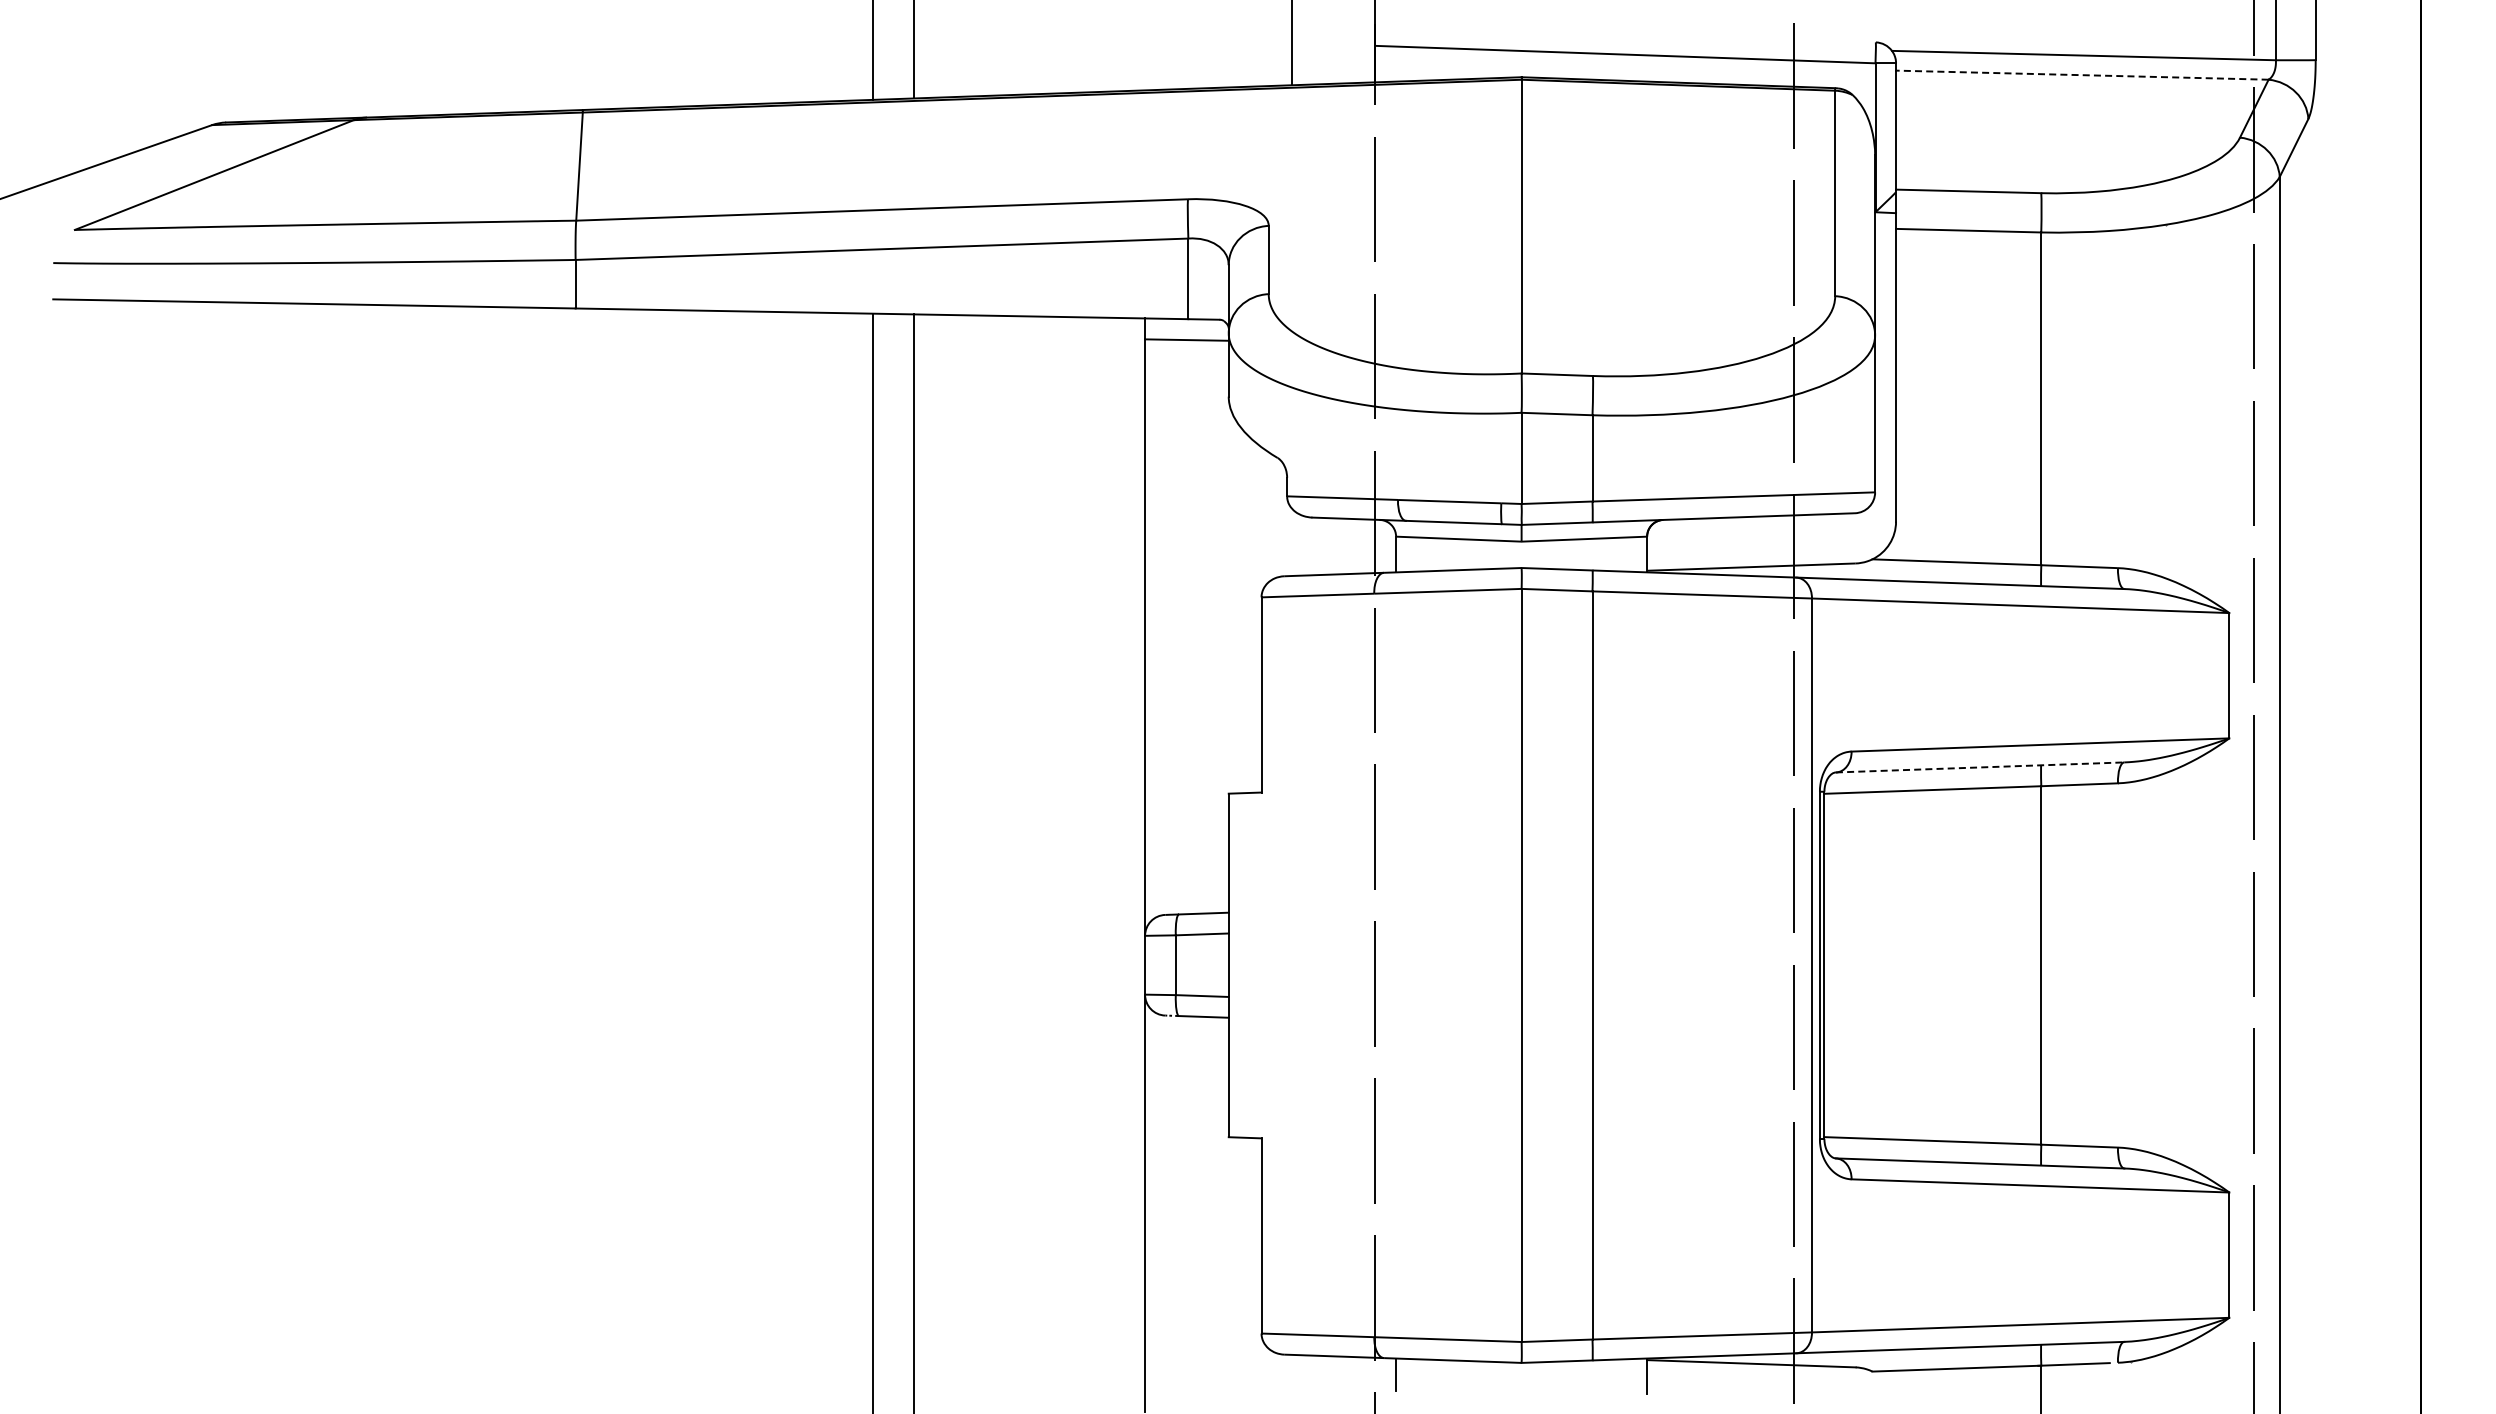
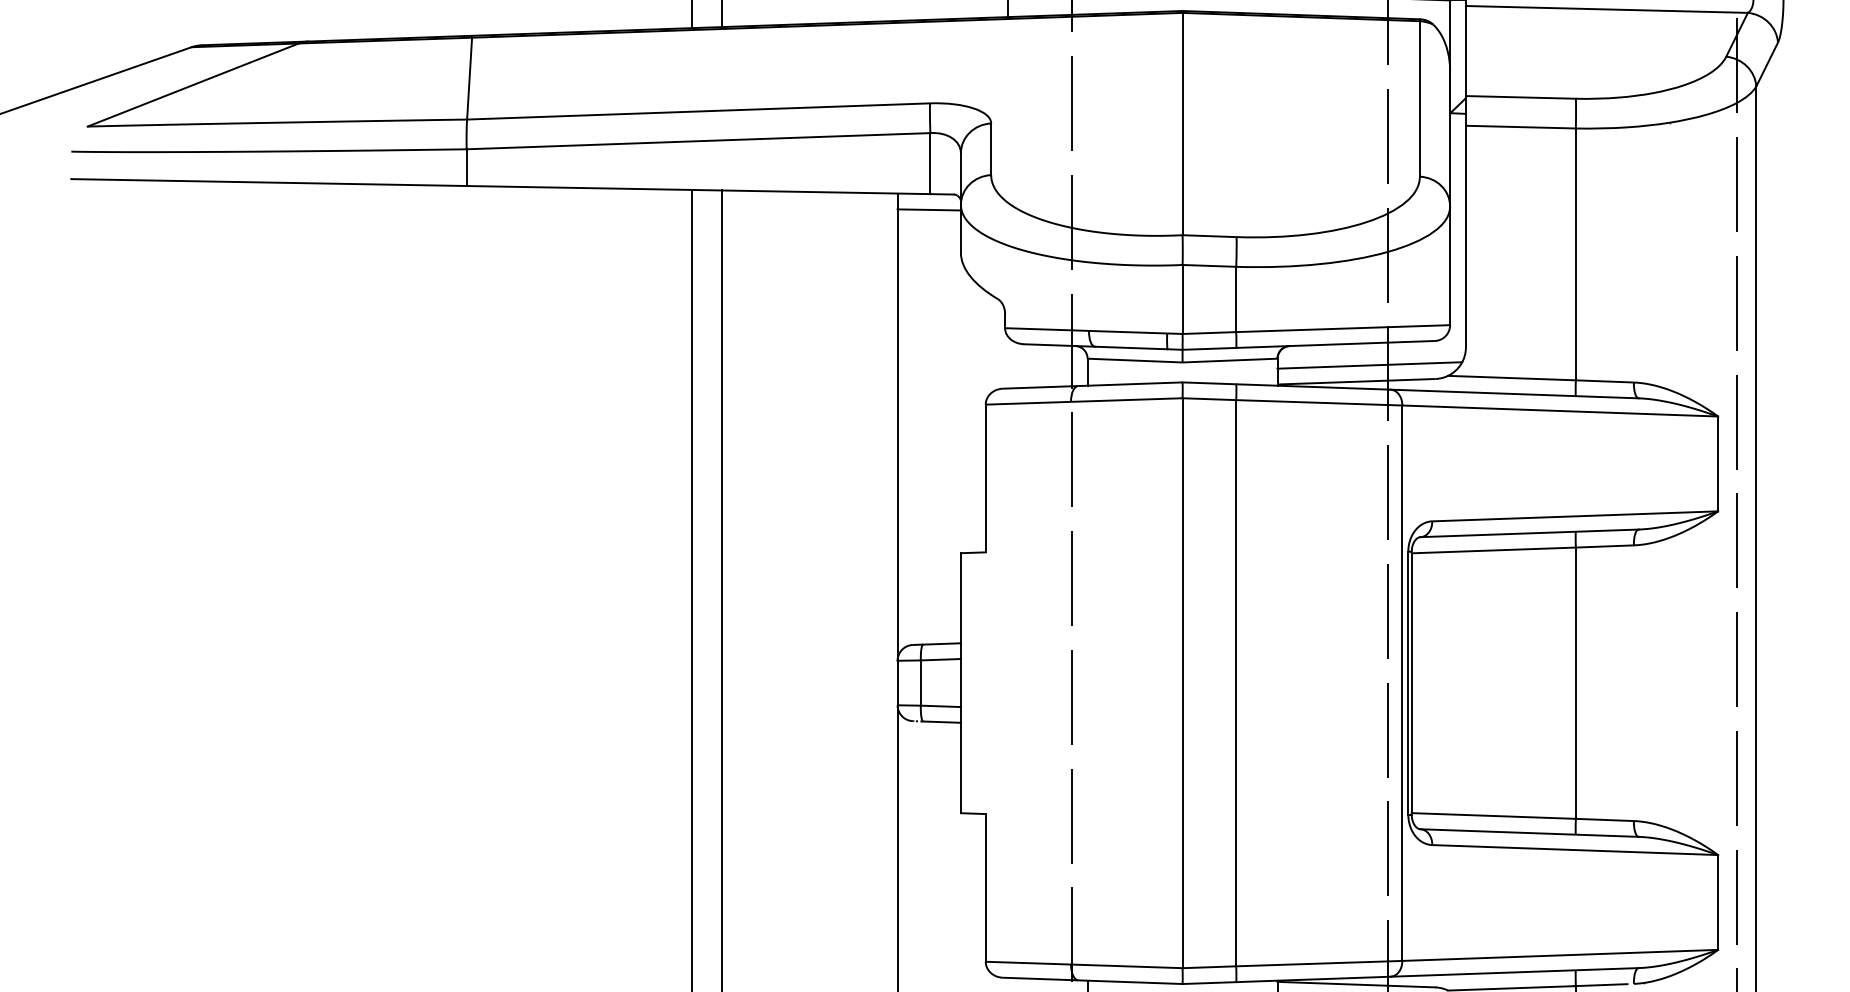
line: (2081, 75) -> (1606, 9), dashed -> solid
line: (1769, 545) -> (1370, 365), added
line: (1980, 767) -> (1529, 533), dashed -> solid

